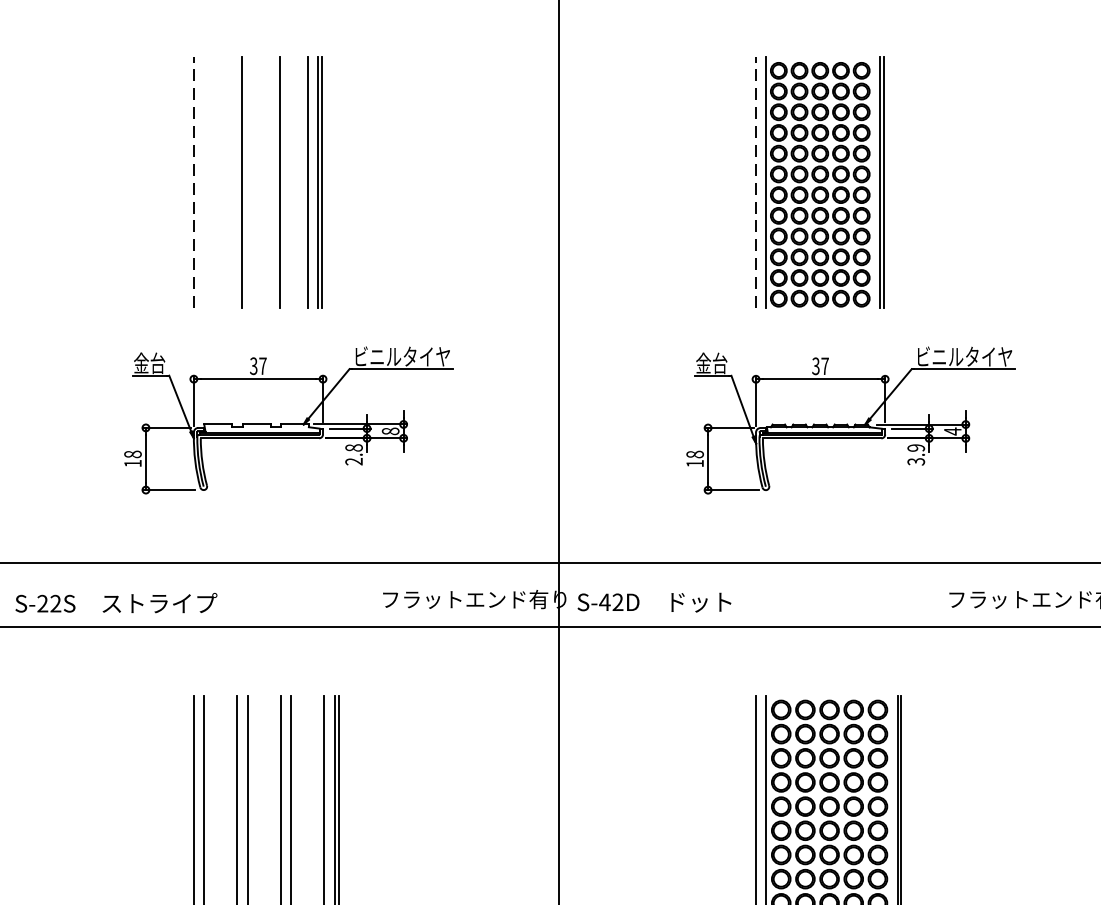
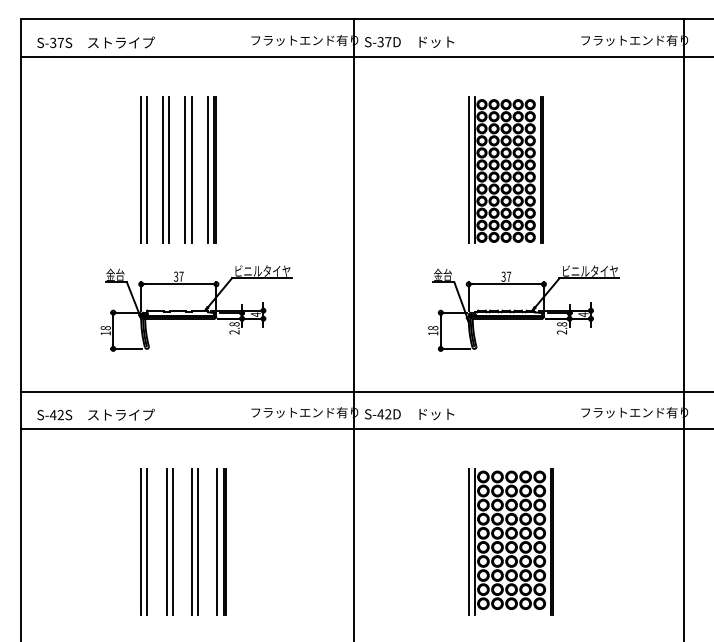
line: (194, 182) -> (141, 169), dashed -> solid
line: (204, 182) -> (147, 169), added
line: (232, 182) -> (163, 169), added
line: (269, 182) -> (185, 169), added
line: (755, 182) -> (468, 169), dashed -> solid
text: (390, 431) -> (255, 314), 8 -> 4
text: (916, 455) -> (562, 328), 3.9 -> 2.8
text: (41, 604) -> (52, 415), S-22S -> S-42S

